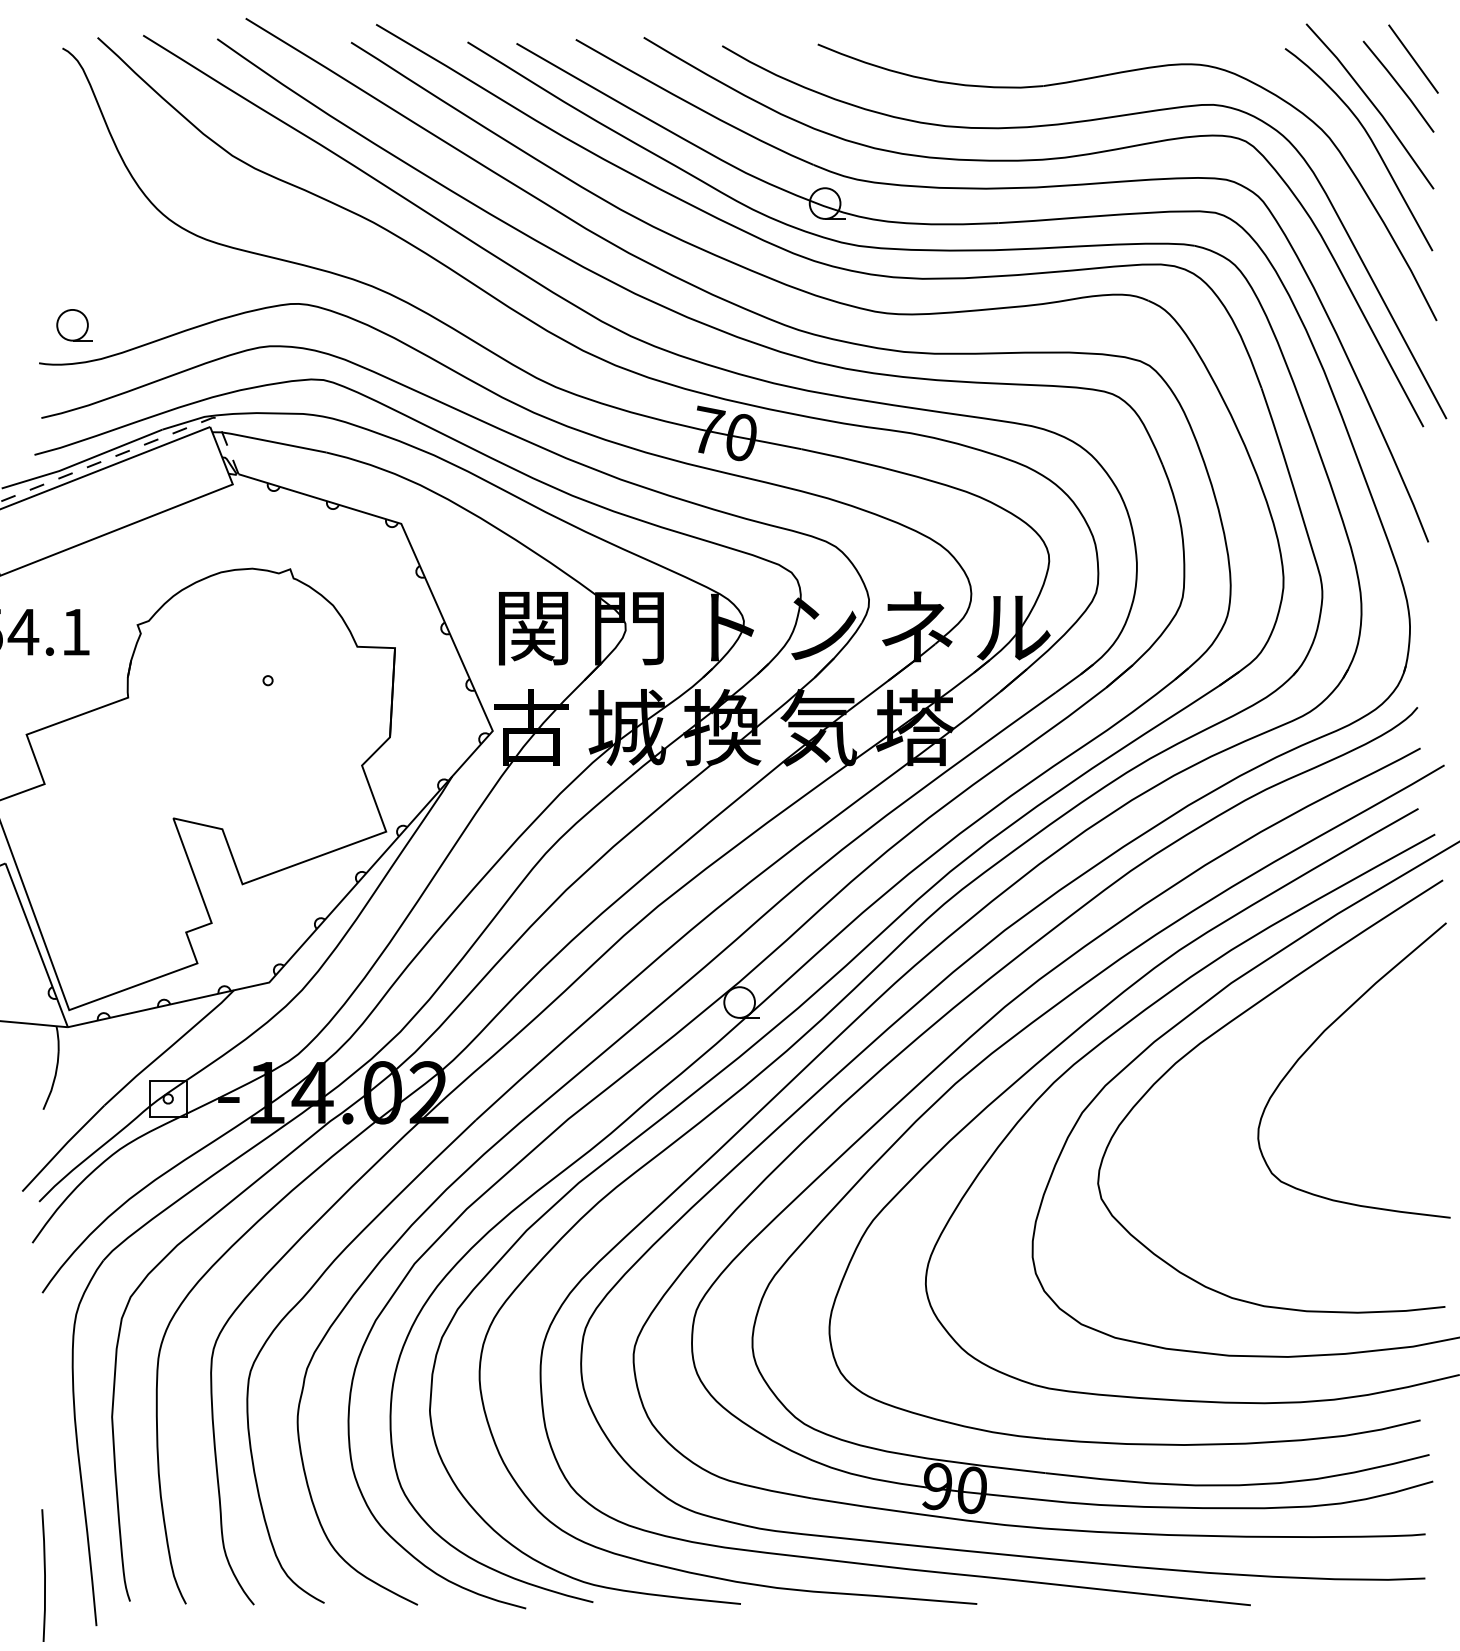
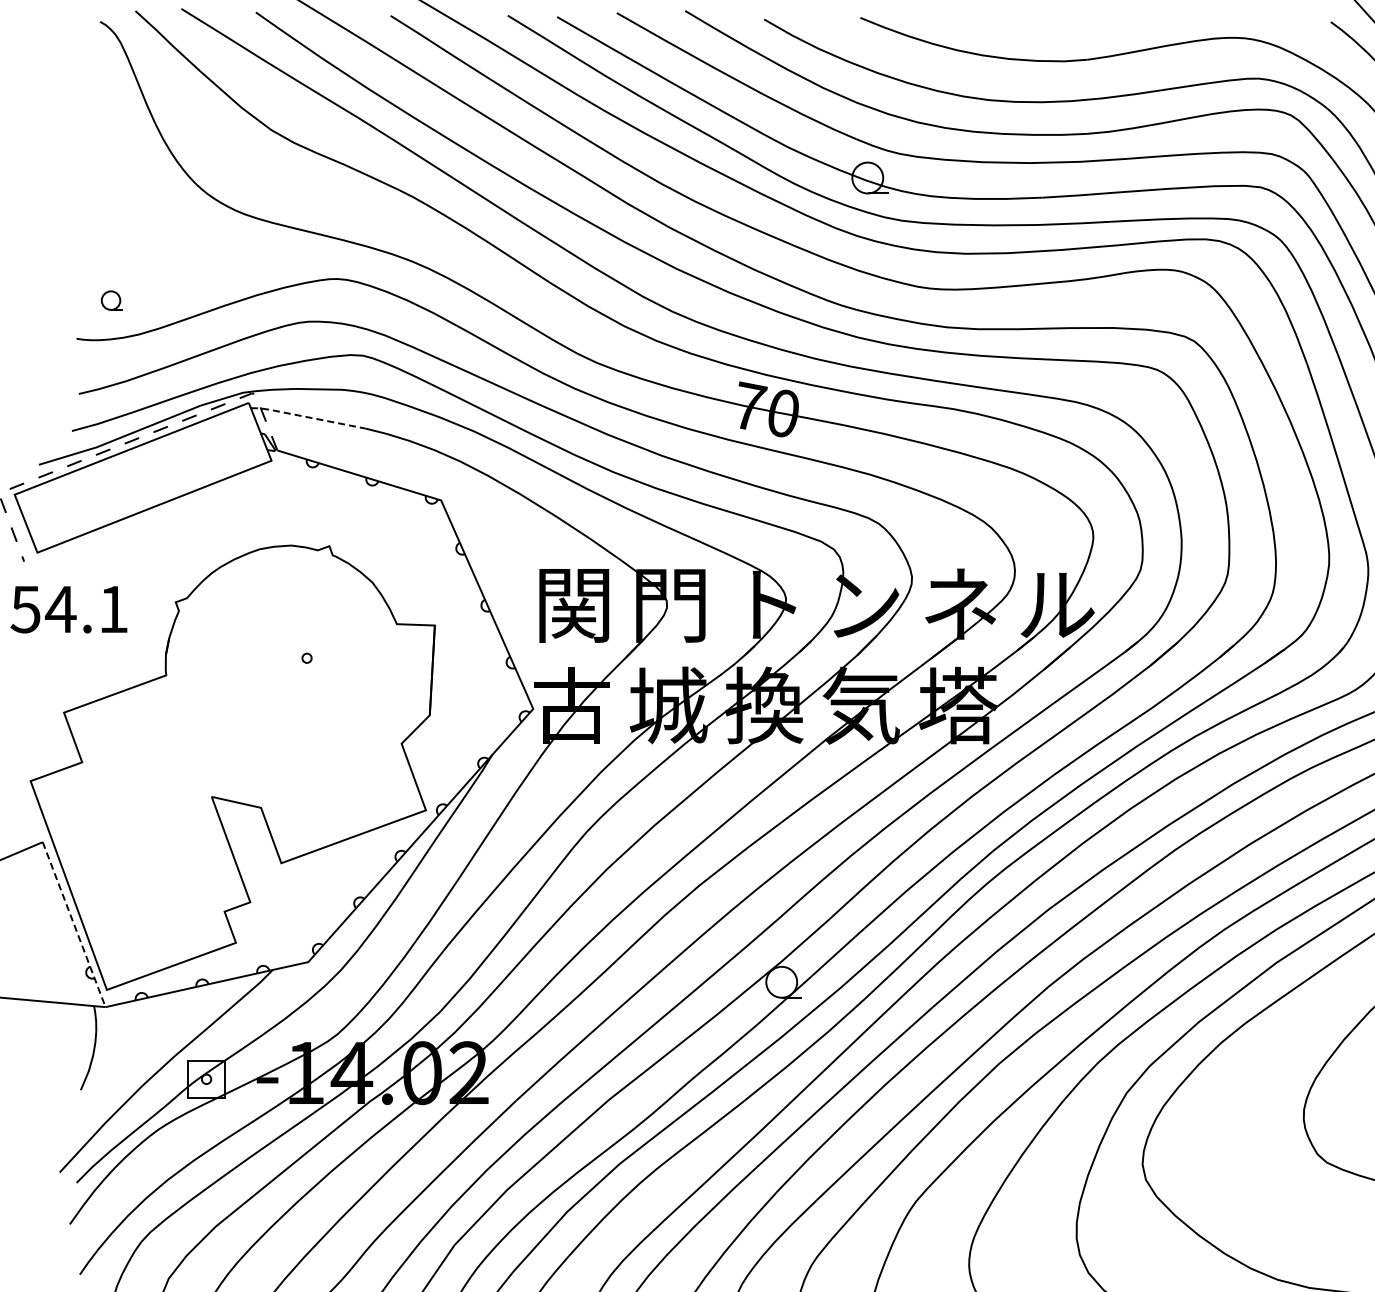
part: (74, 325) -> (112, 300), size x0.6
line: (268, 441) -> (307, 417), solid -> dashed
line: (36, 945) -> (73, 924), solid -> dashed

